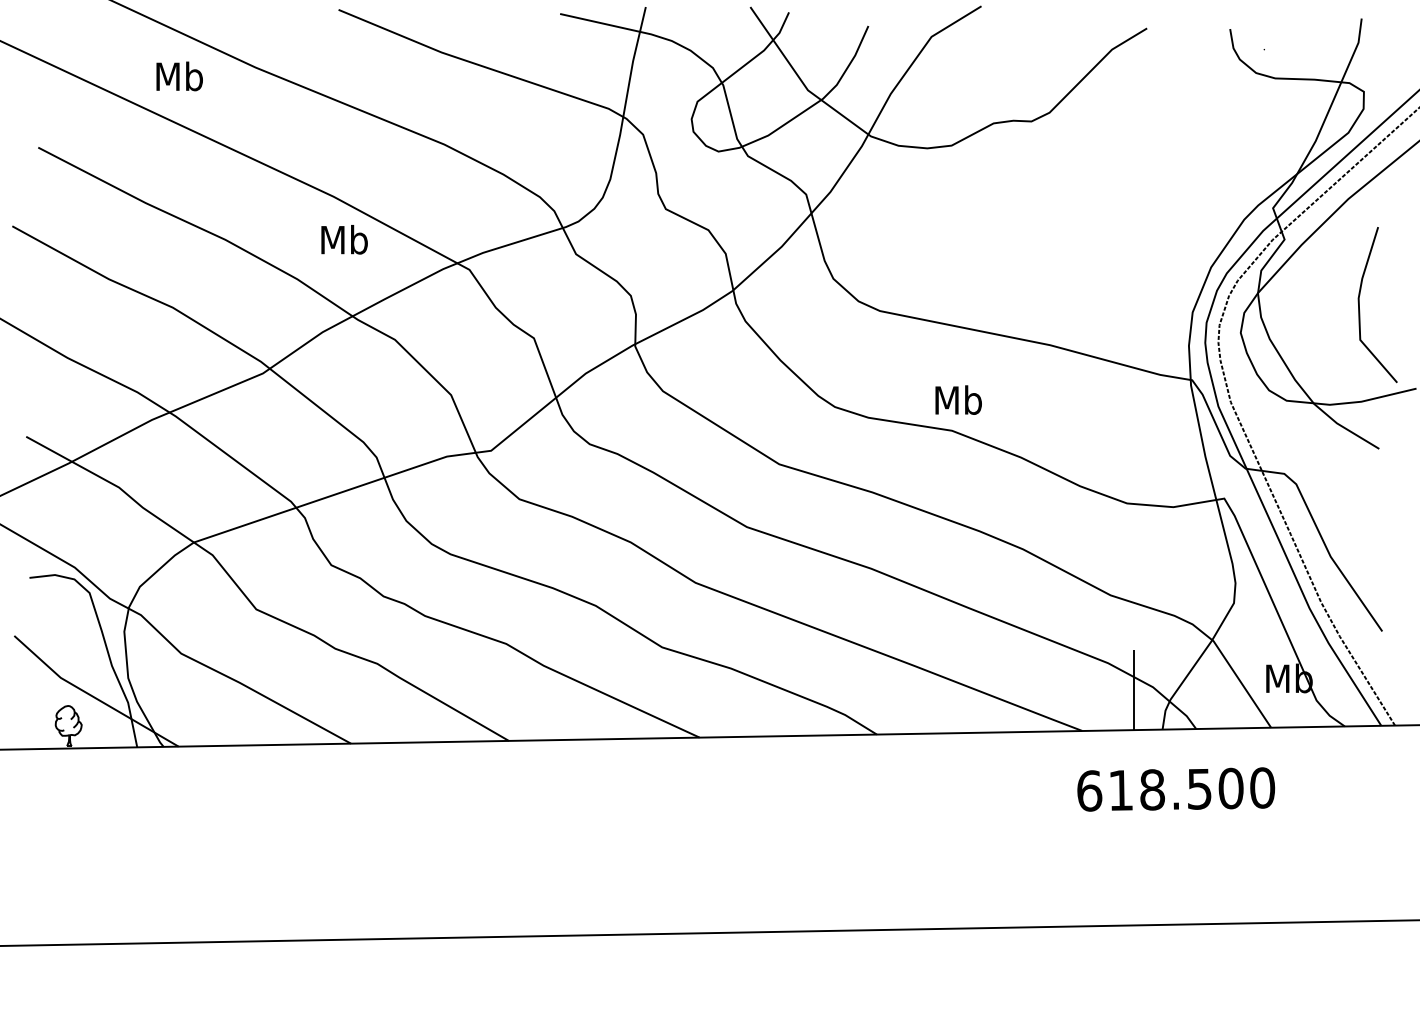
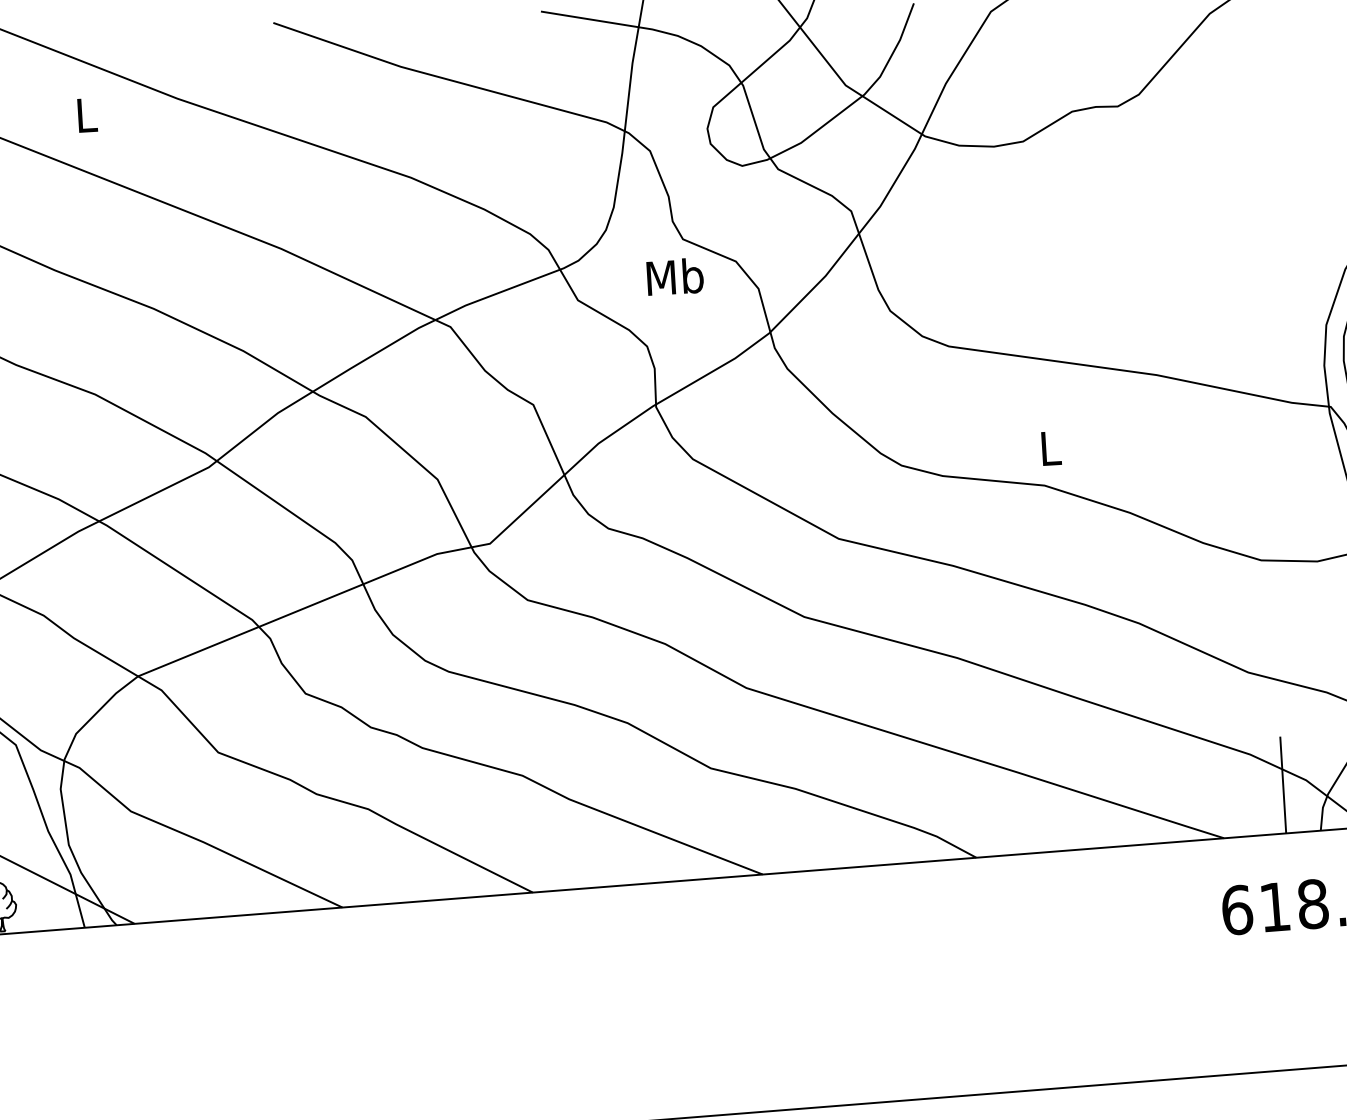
text: (179, 76) -> (86, 115), Mb -> L
text: (344, 239) -> (675, 276), moved
text: (958, 399) -> (1050, 447), Mb -> L

